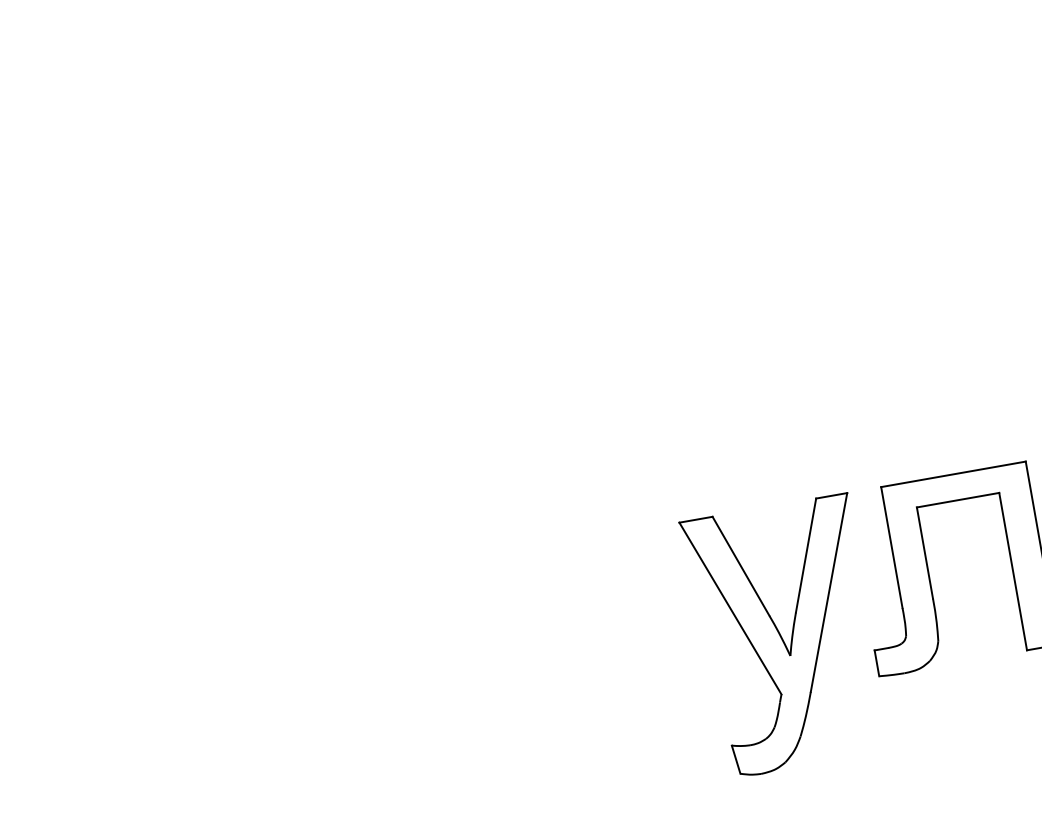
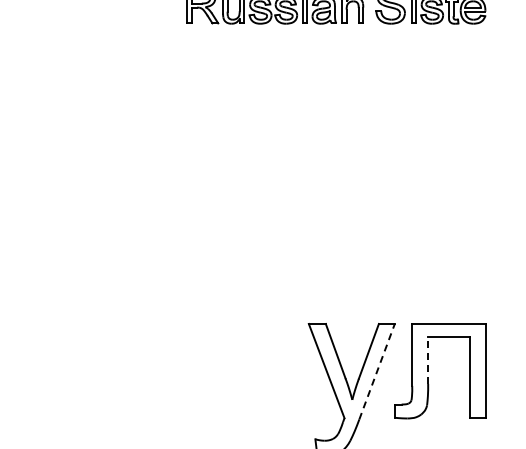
line: (925, 552) -> (428, 360), solid -> dashed
line: (829, 591) -> (377, 371), solid -> dashed

